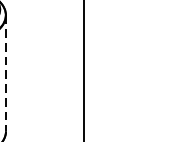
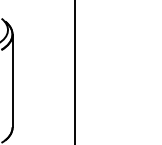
line: (5, 73) -> (12, 81), dashed -> solid

